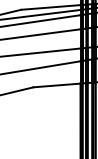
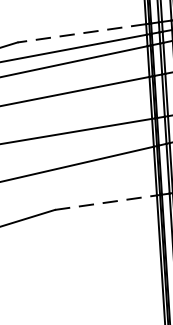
line: (50, 7) -> (81, 33), solid -> dashed
line: (57, 85) -> (107, 202), solid -> dashed

